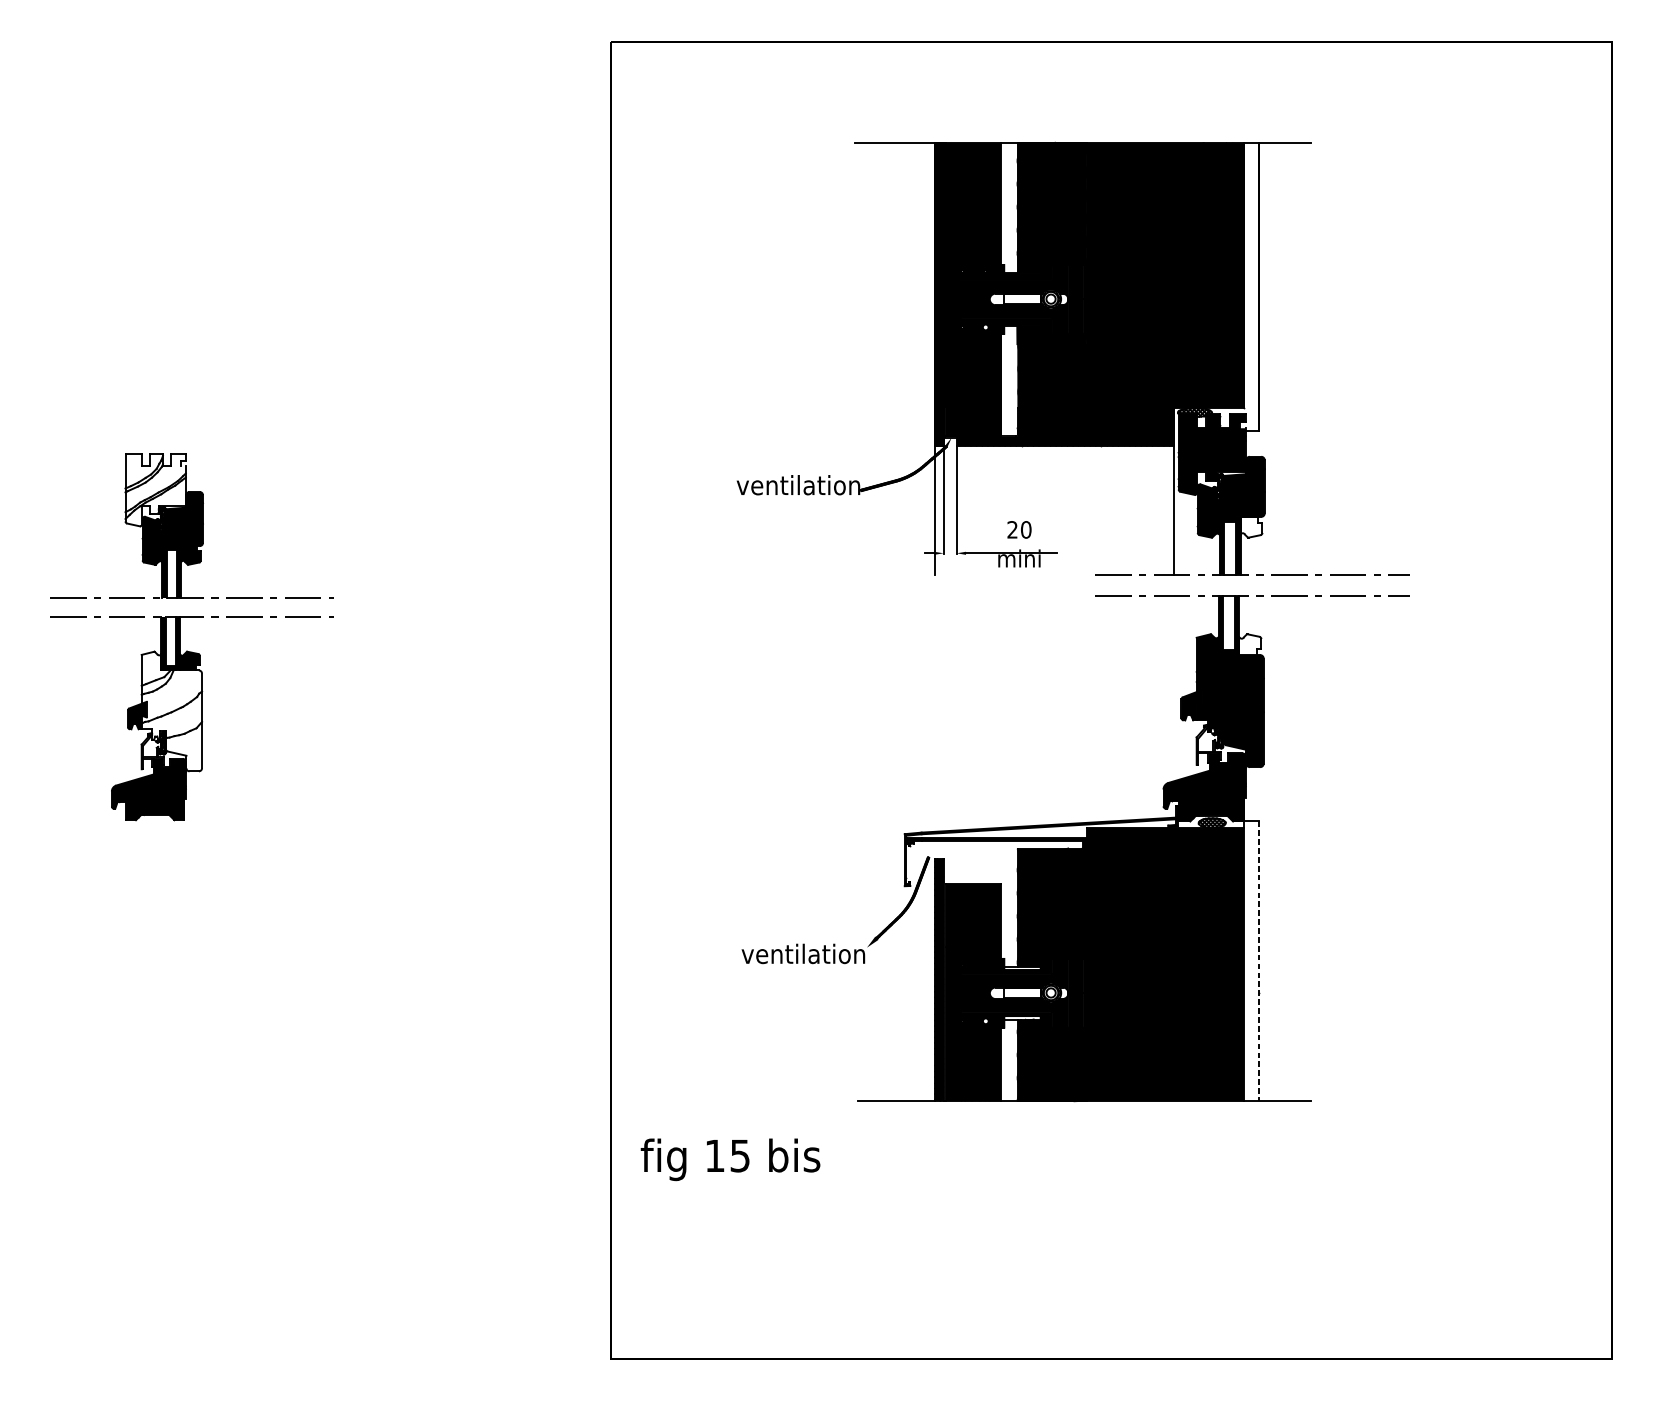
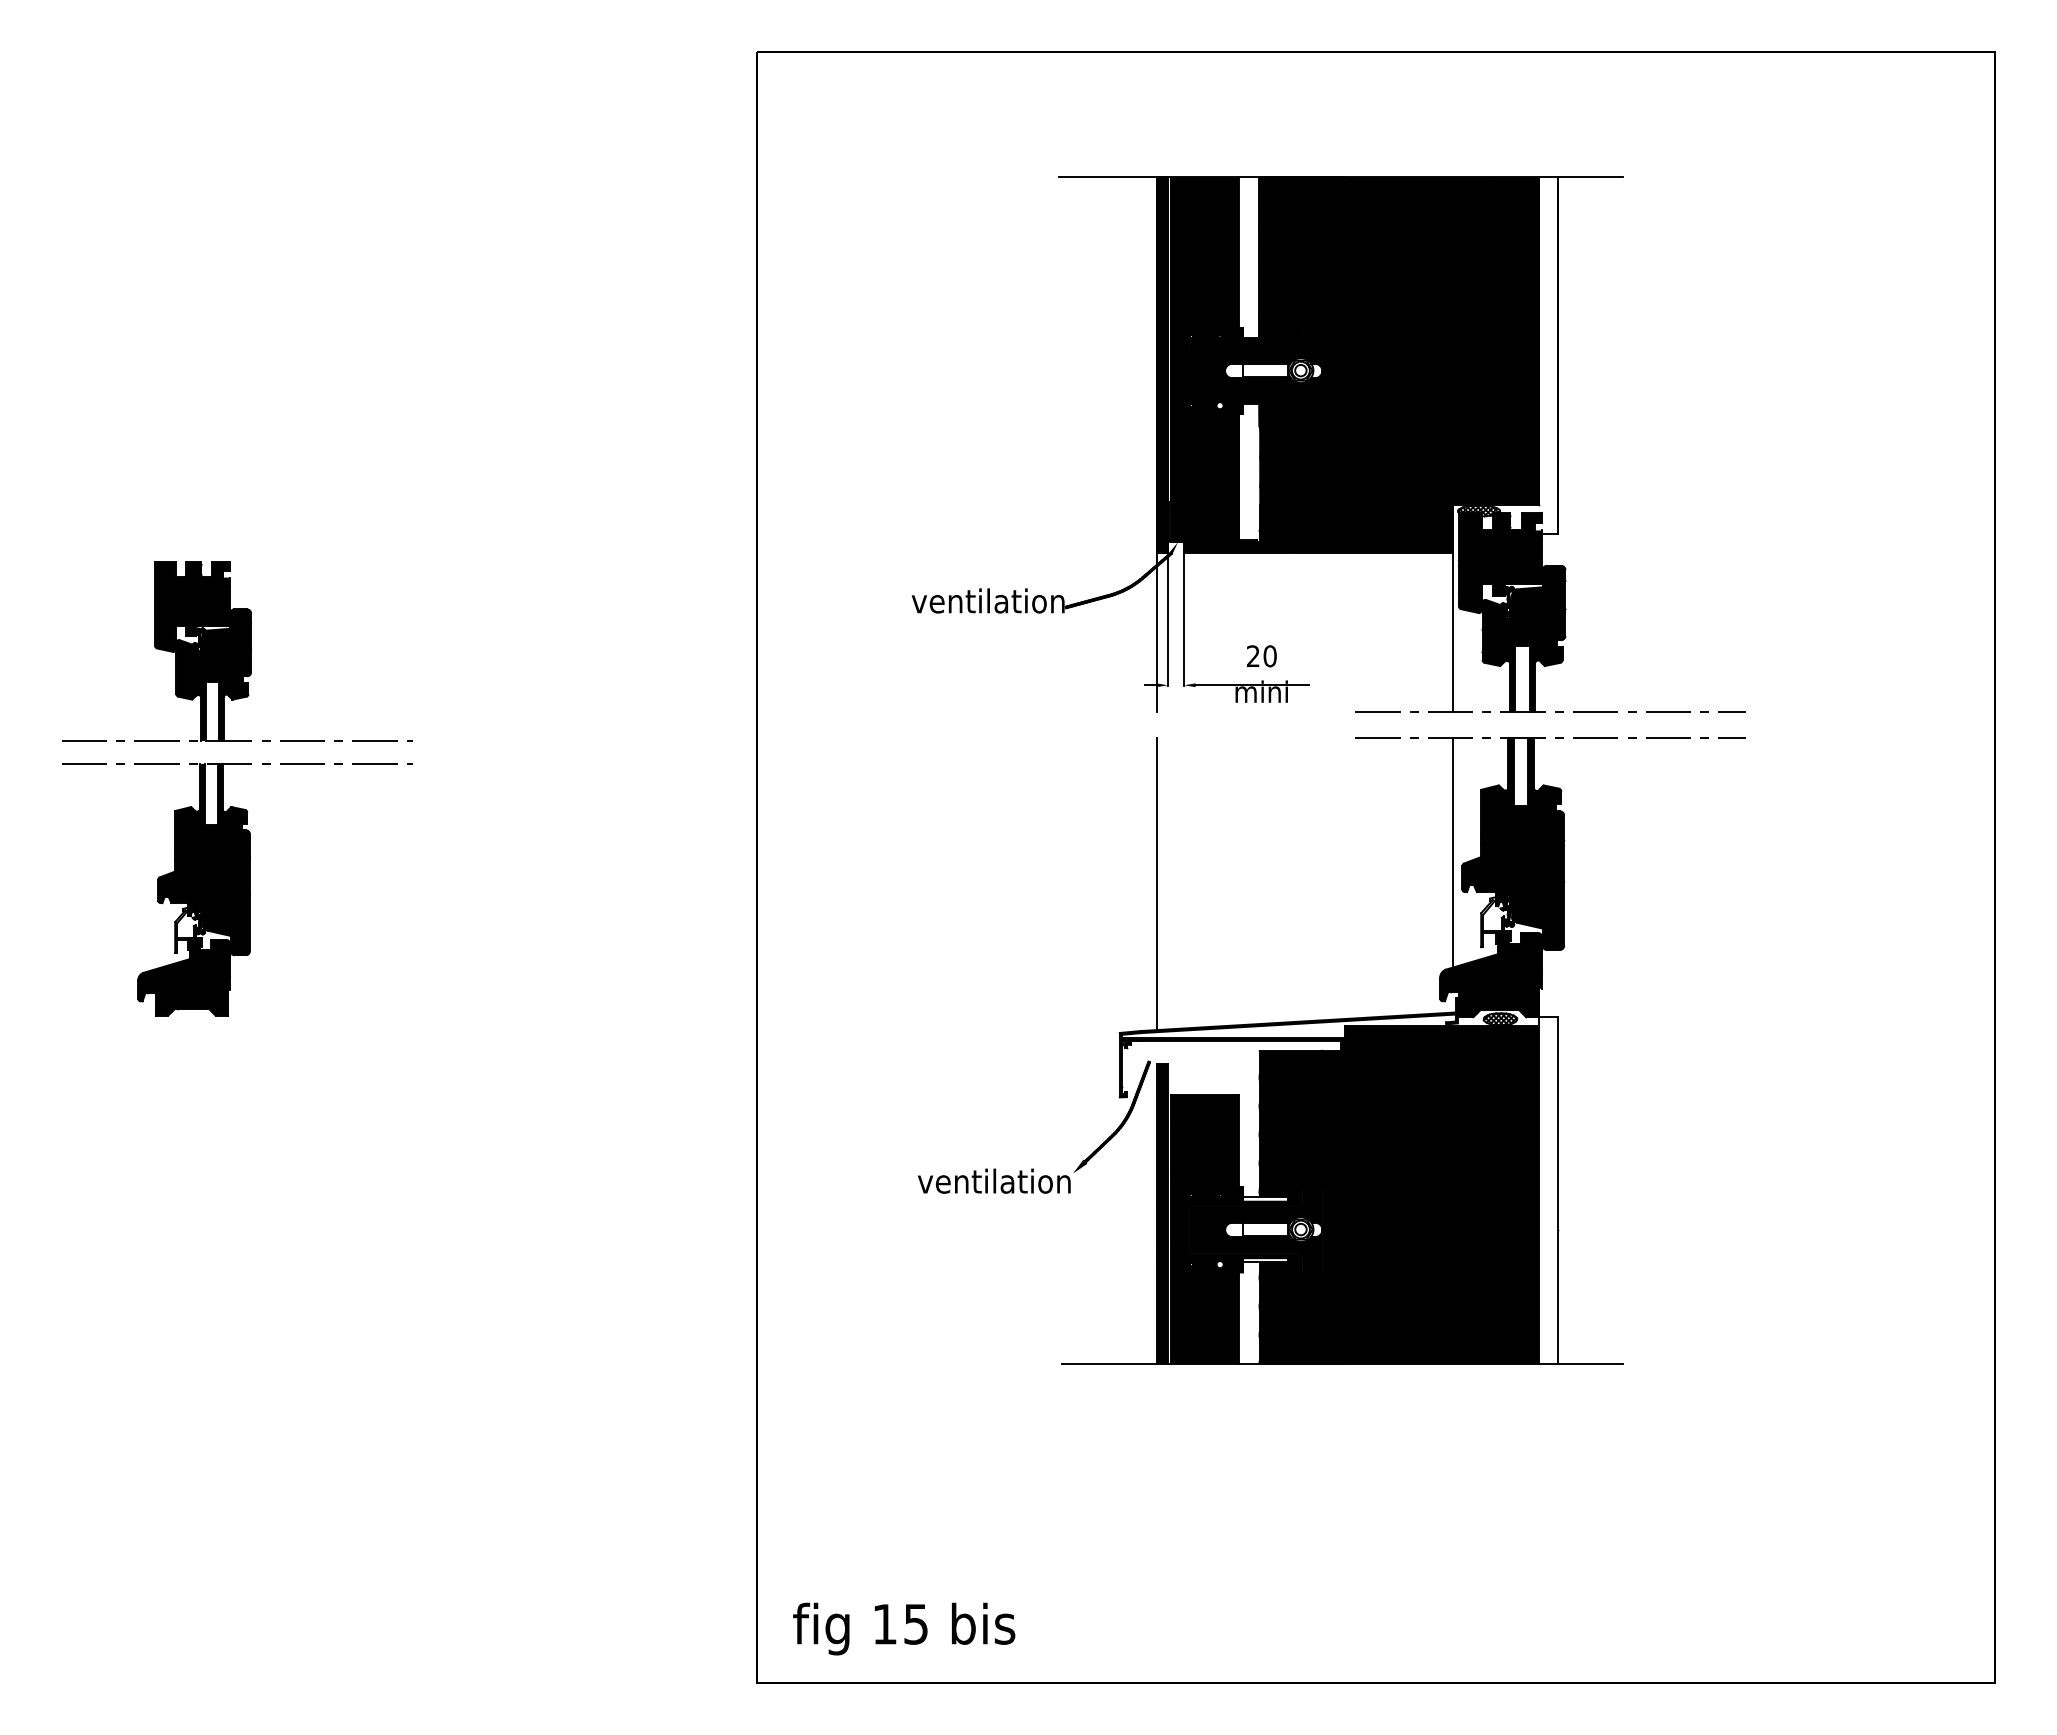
fill: (155, 489) -> (192, 606), added
fill: (1251, 526) -> (1548, 652), added
fill: (1250, 644) -> (1547, 798), added
line: (1173, 688) -> (1452, 852), added
fill: (171, 711) -> (212, 881), added
line: (935, 713) -> (1157, 883), added
line: (1258, 961) -> (1557, 1190), dashed -> solid
text: (730, 1159) -> (904, 1628), moved

